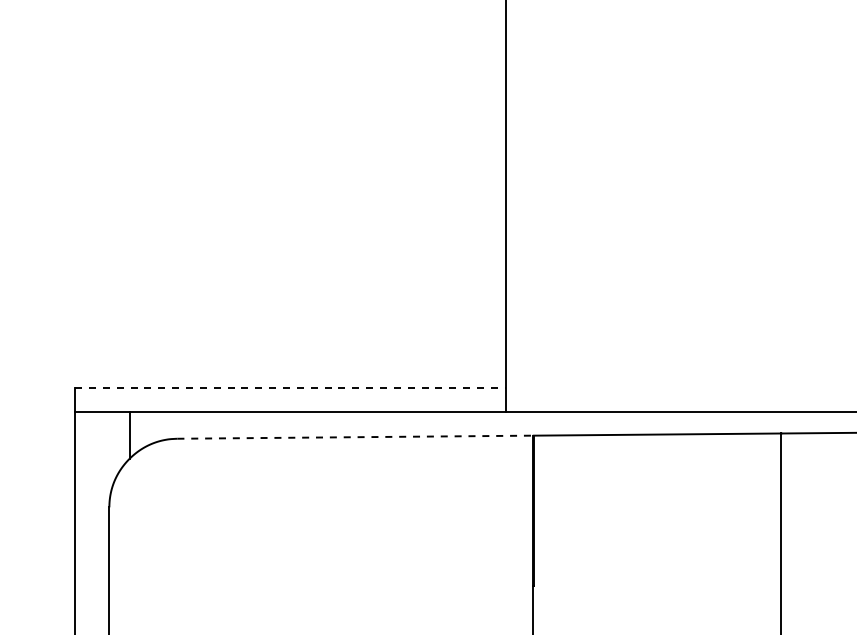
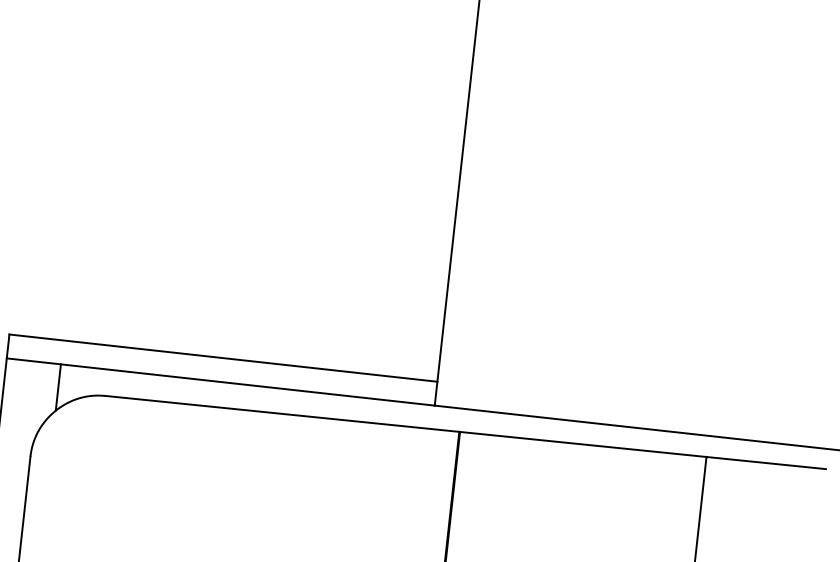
line: (290, 388) -> (223, 358), dashed -> solid
line: (355, 437) -> (282, 414), dashed -> solid

